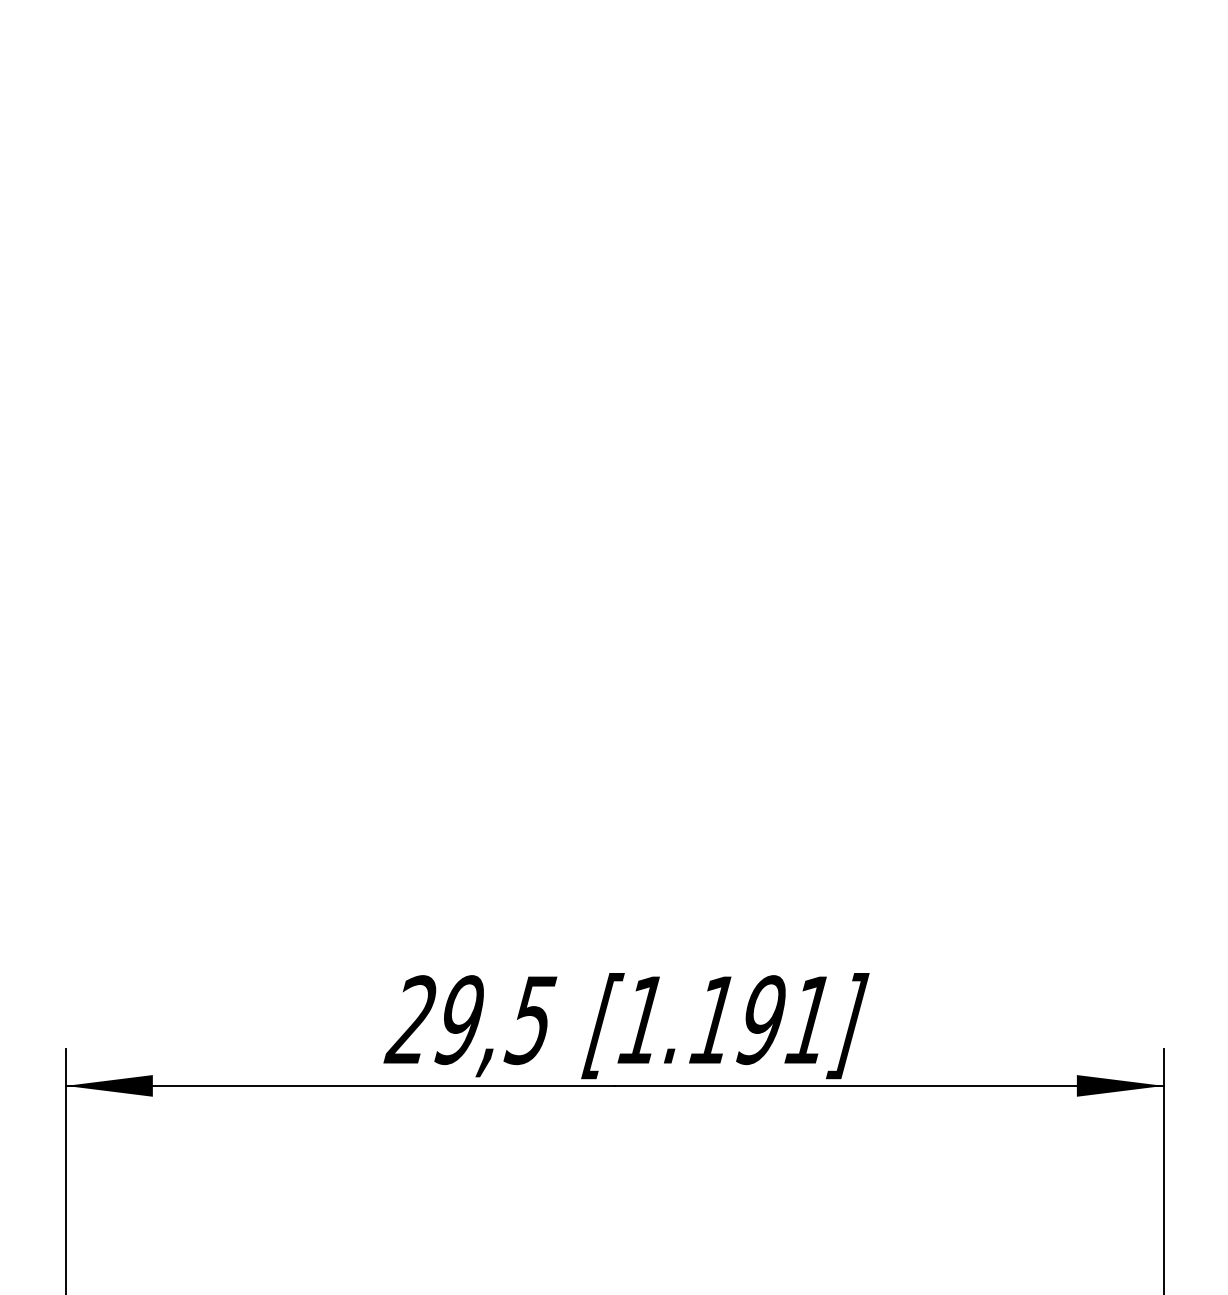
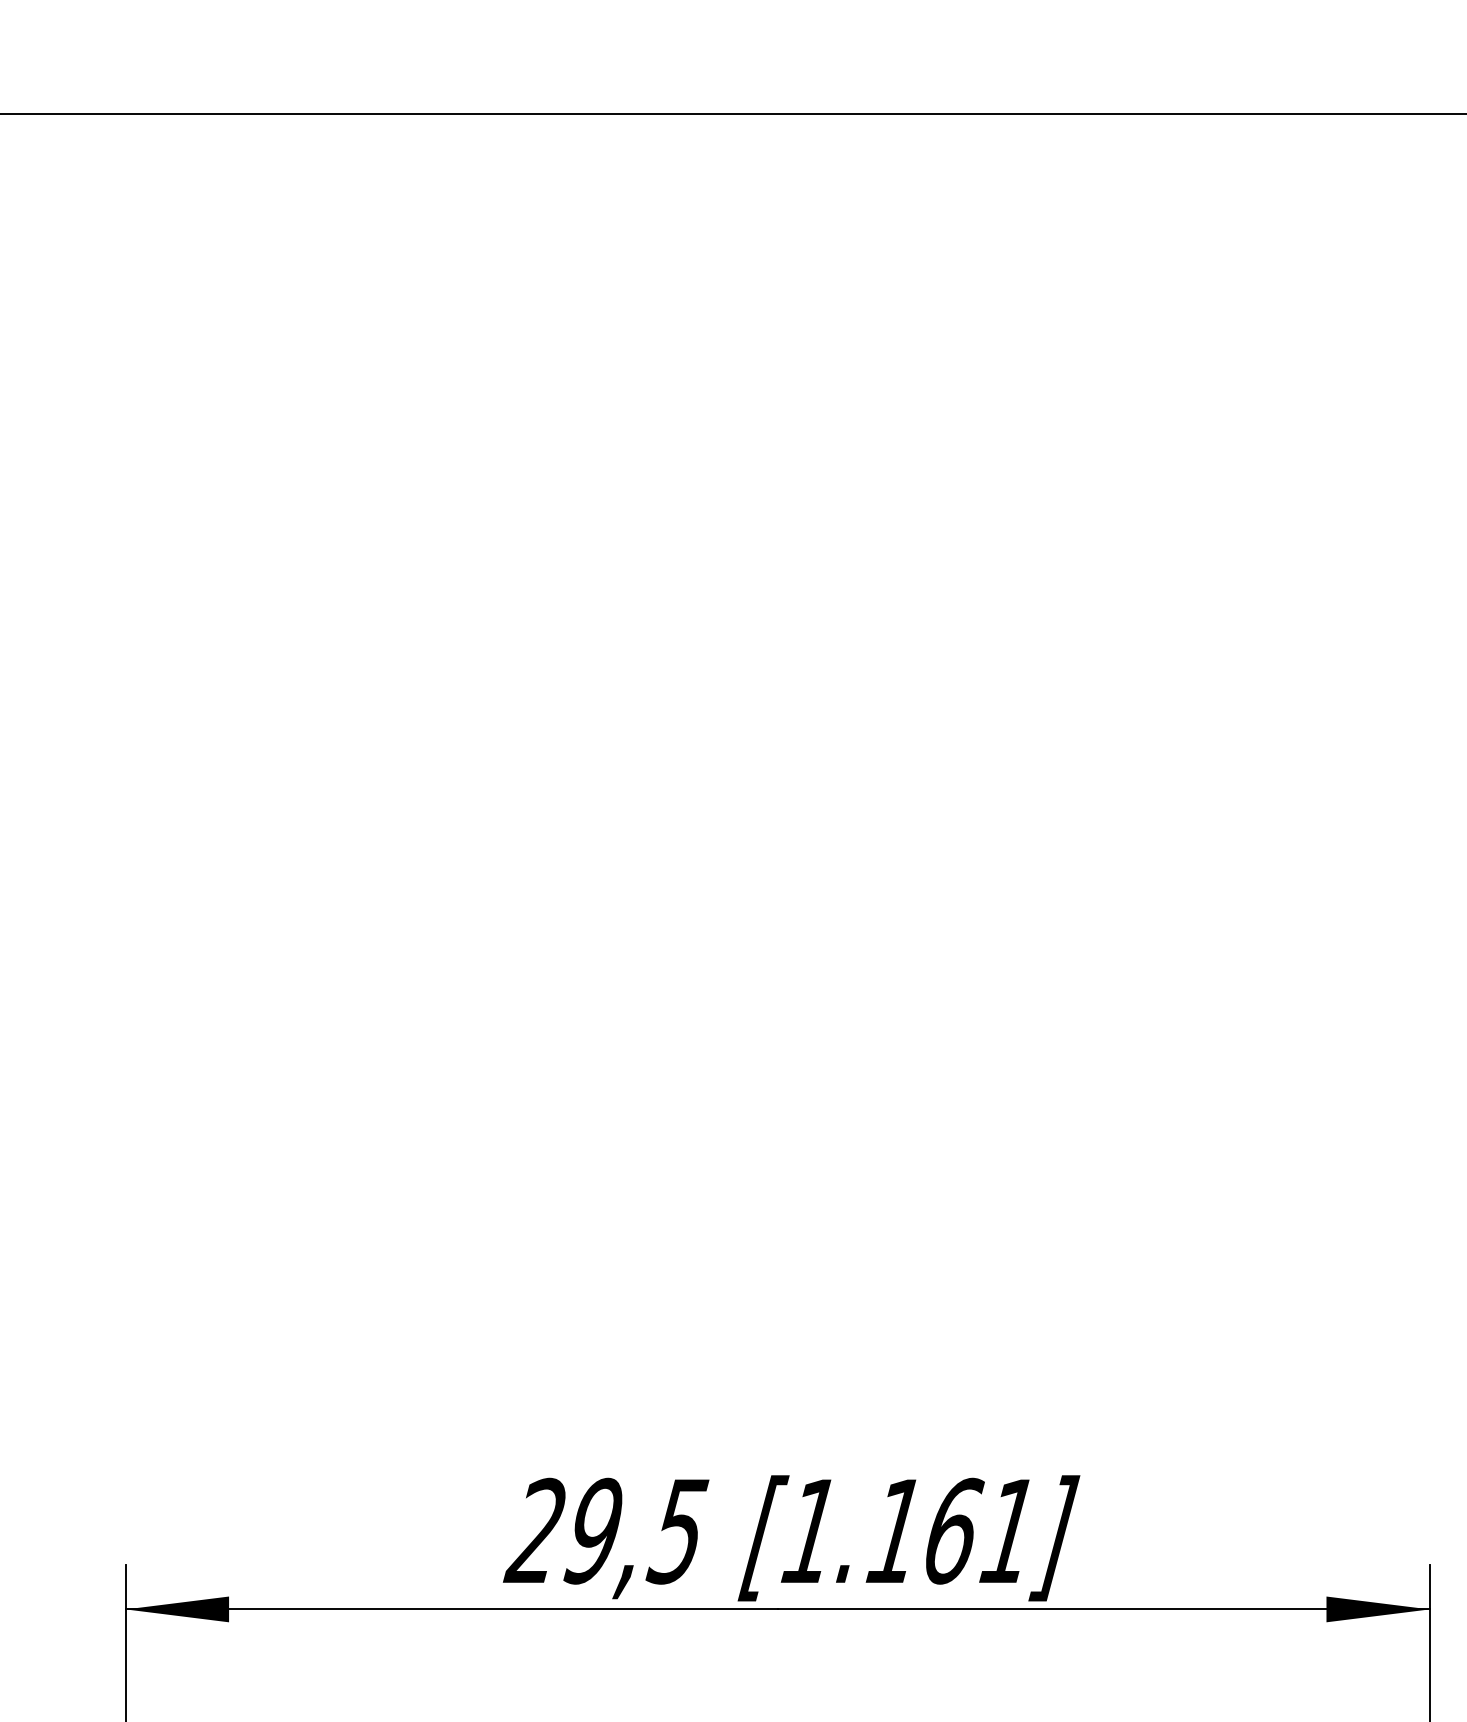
text: (761, 1019) -> (952, 1530), [1.191] -> [1.161]

